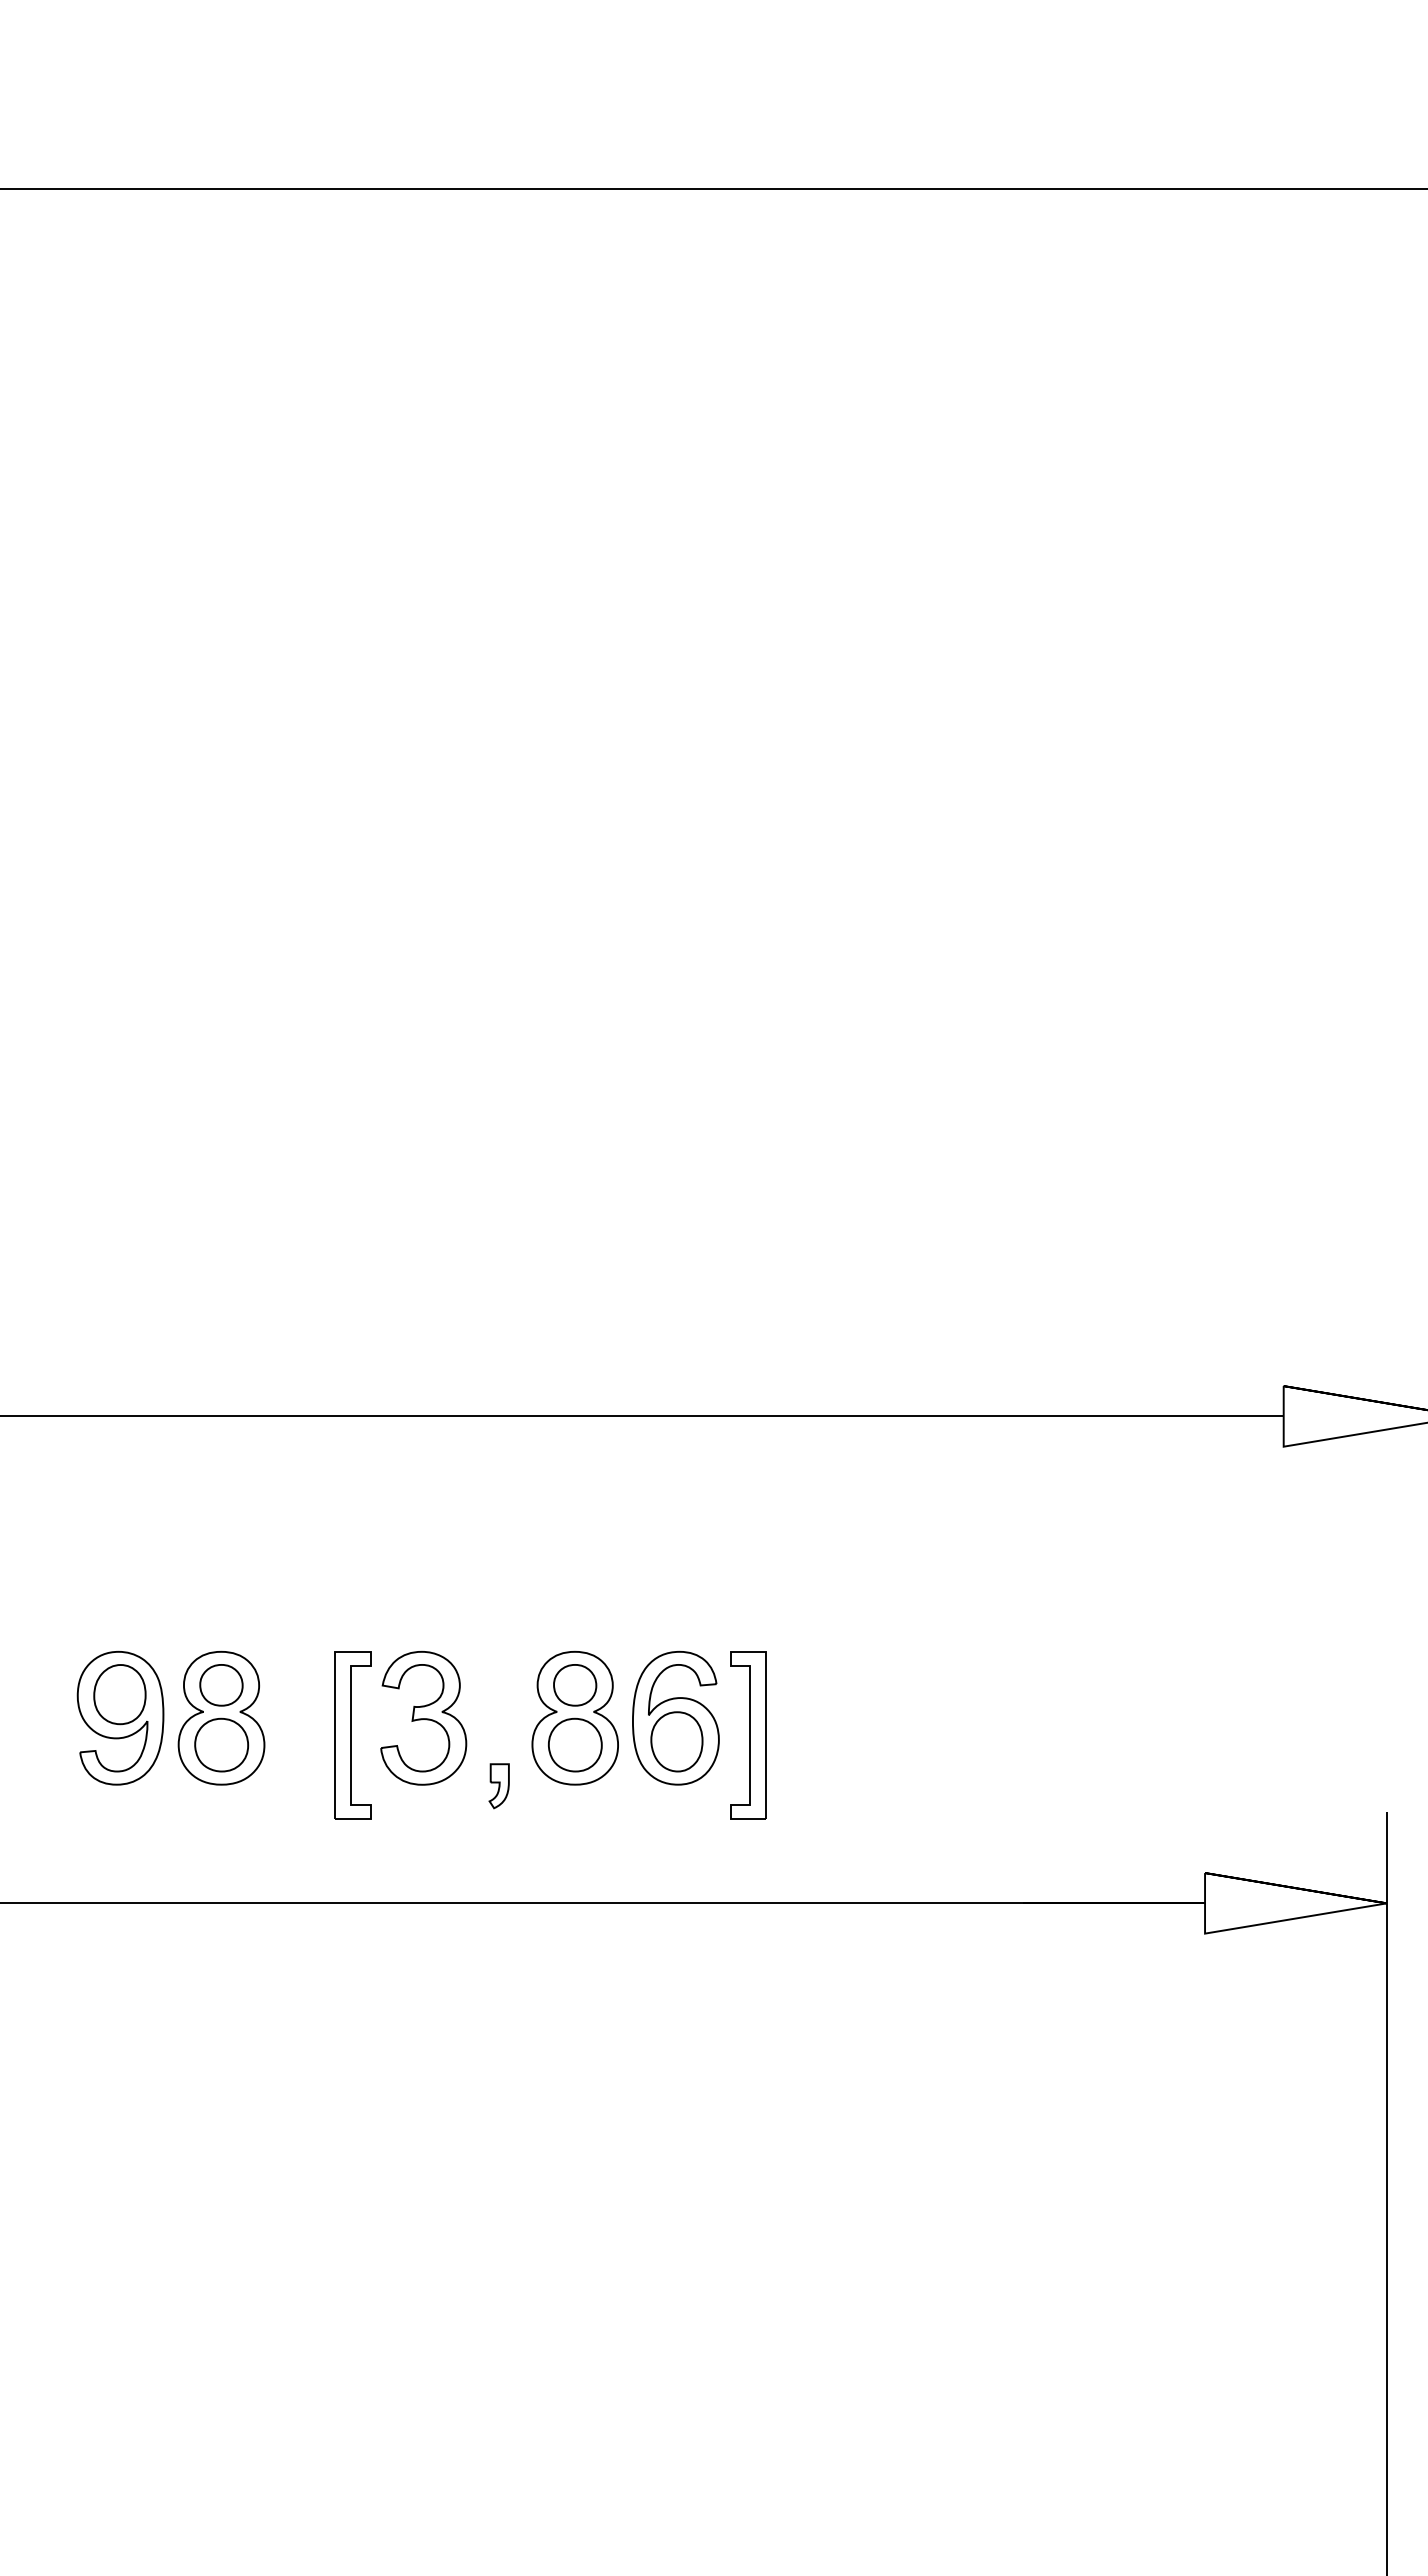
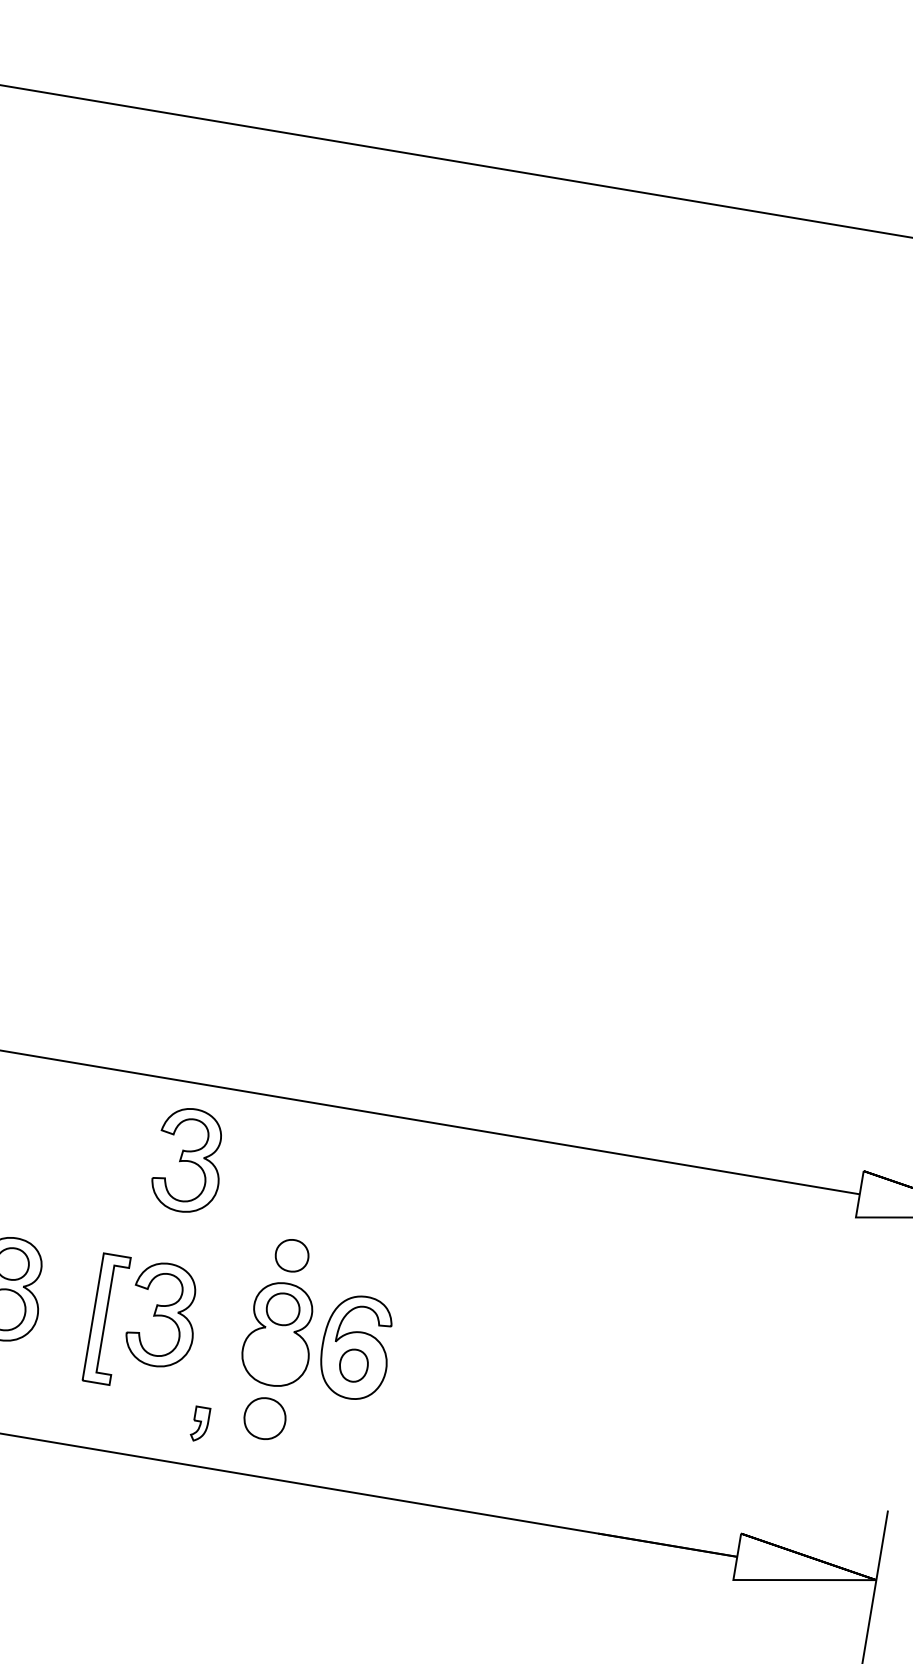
part: (423, 1516) -> (188, 1160), added
part: (575, 1615) -> (292, 1255), added
part: (748, 1735) -> (409, 1369), removed
part: (676, 1741) -> (353, 1365), size x0.7
part: (575, 1744) -> (265, 1418), moved
part: (498, 1786) -> (199, 1424), moved

